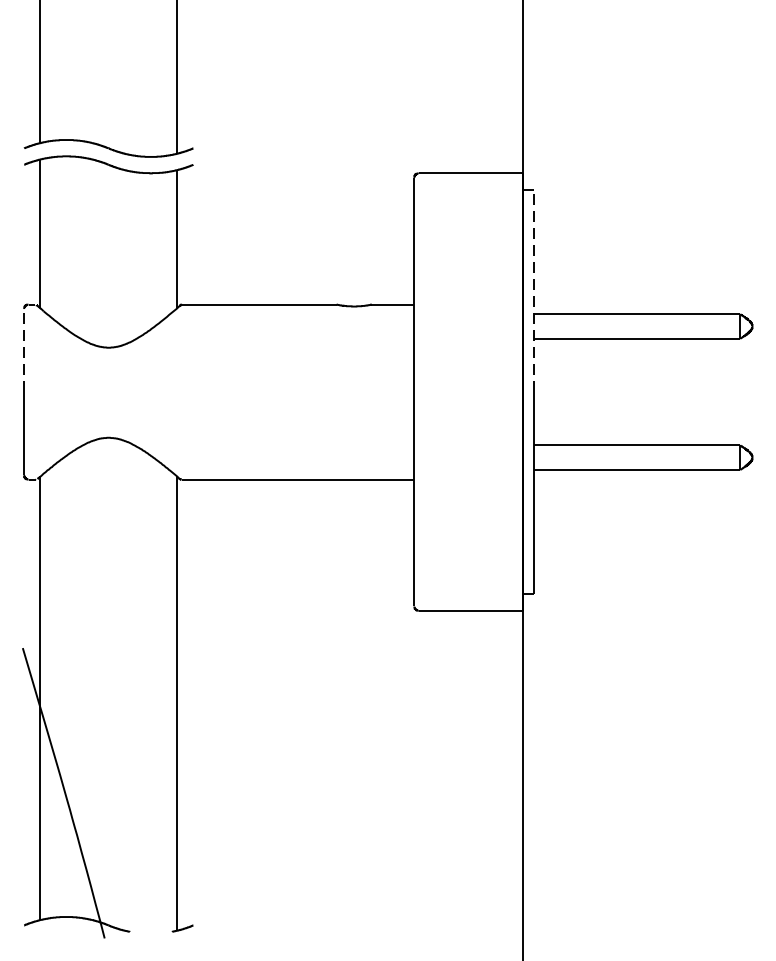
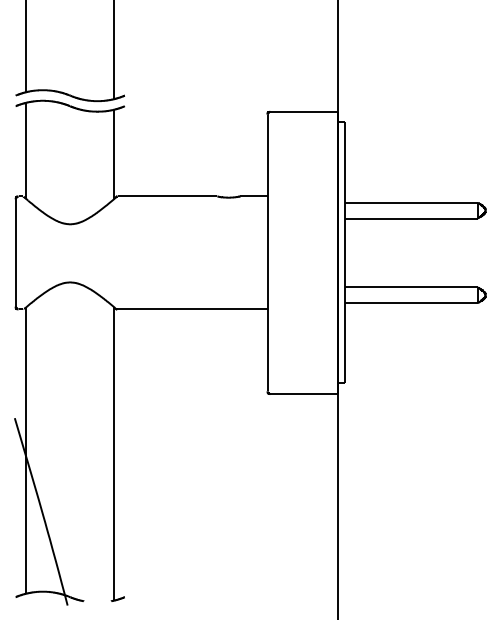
line: (533, 290) -> (344, 187), dashed -> solid
line: (23, 351) -> (15, 226), dashed -> solid

